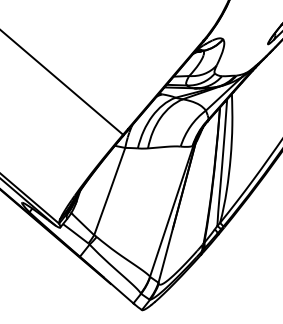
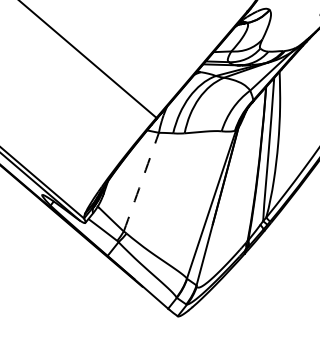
arc: (109, 191) -> (141, 182), solid -> dashed

